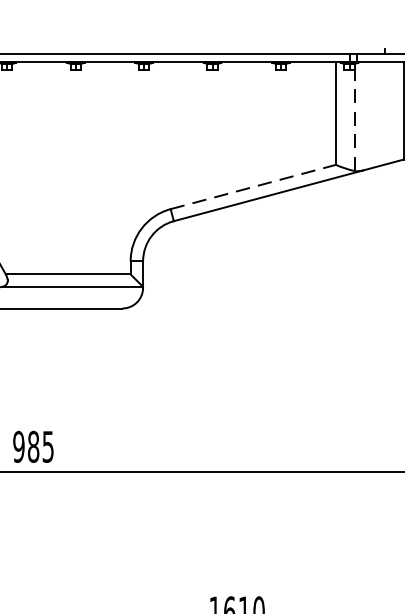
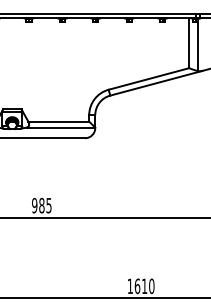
line: (354, 120) -> (198, 46), dashed -> solid
line: (252, 186) -> (148, 78), dashed -> solid

